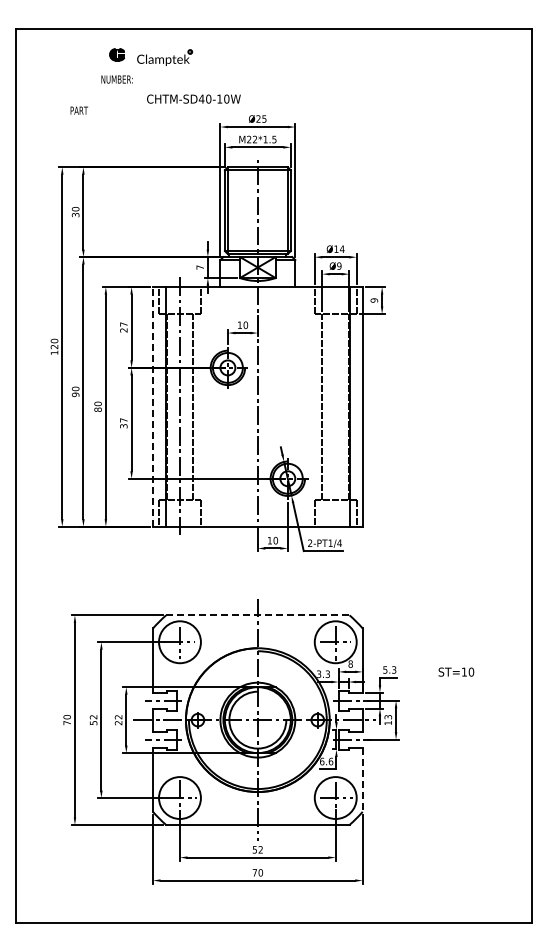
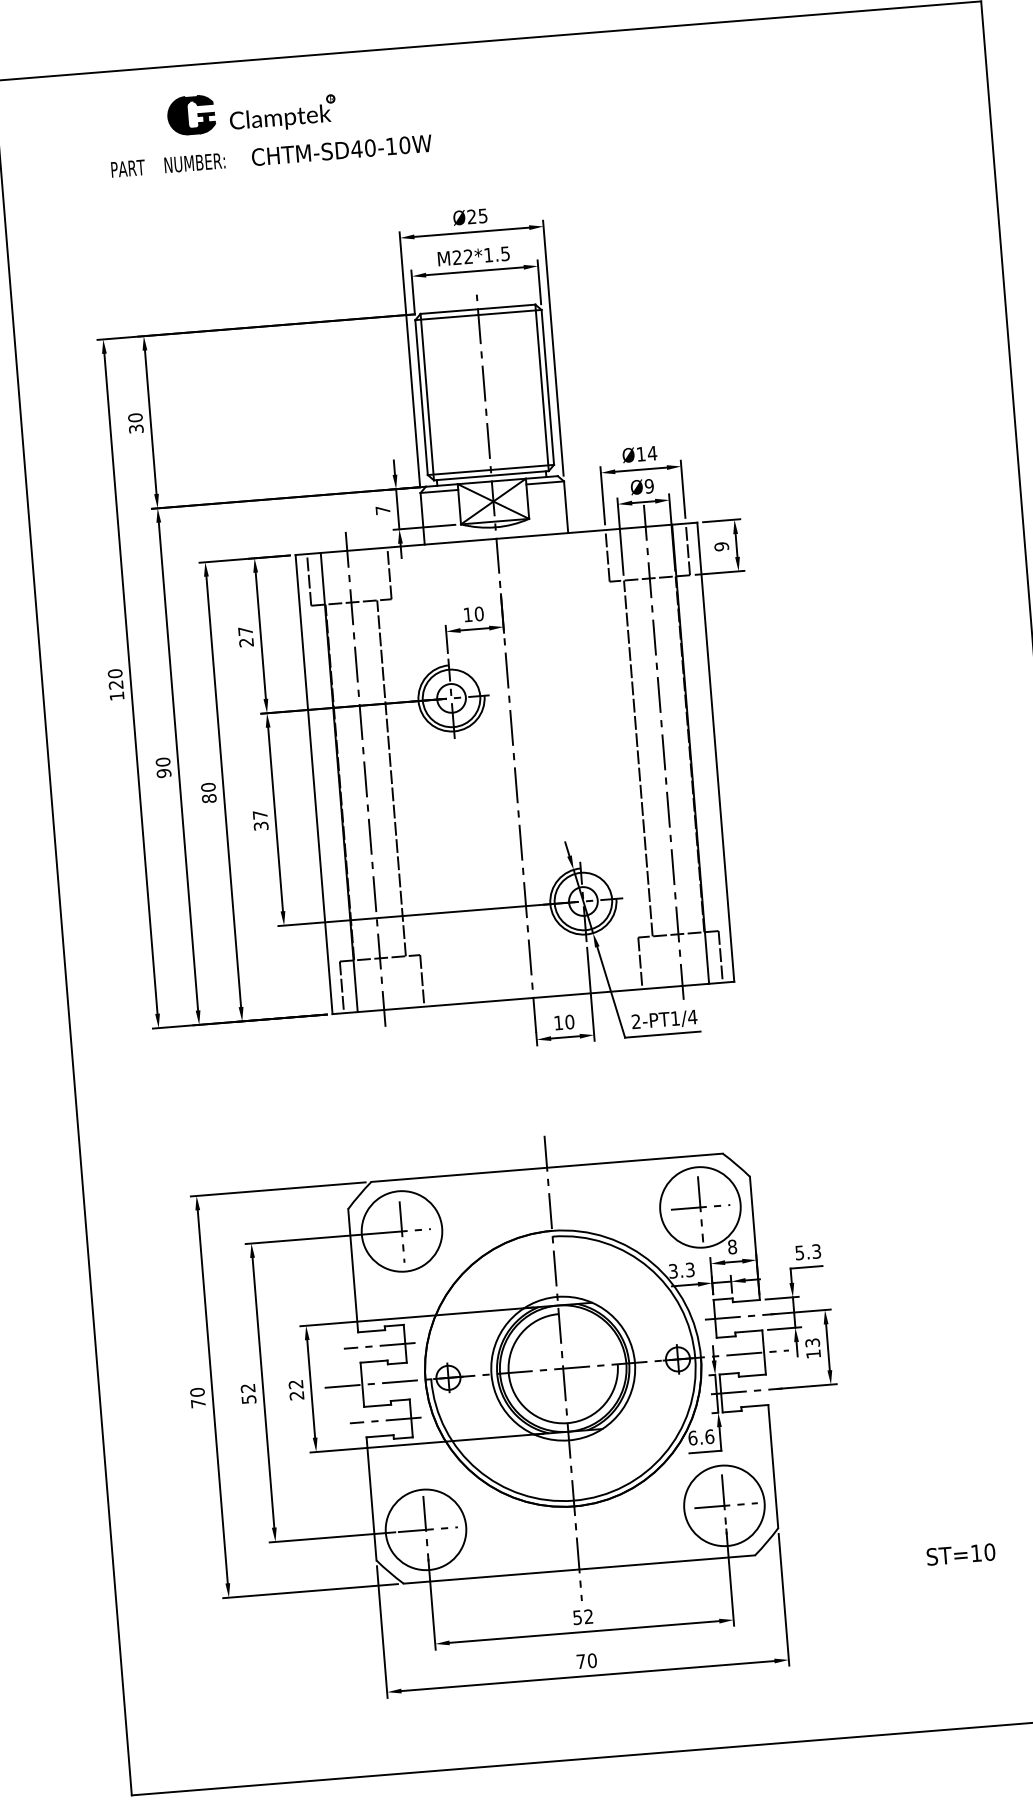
part: (116, 54) -> (189, 115), size x1.67
text: (193, 98) -> (341, 149), moved
text: (78, 110) -> (126, 168), moved
line: (335, 403) -> (663, 750), added
line: (153, 406) -> (314, 783), dashed -> solid
line: (257, 615) -> (546, 1168), dashed -> solid
text: (456, 671) -> (961, 1553), moved
line: (362, 780) -> (773, 1468), dashed -> solid

